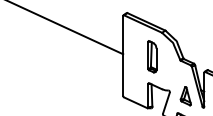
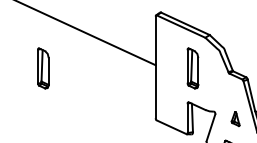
part: (35, 56) -> (43, 68), added
part: (185, 96) -> (235, 119), size x0.6

